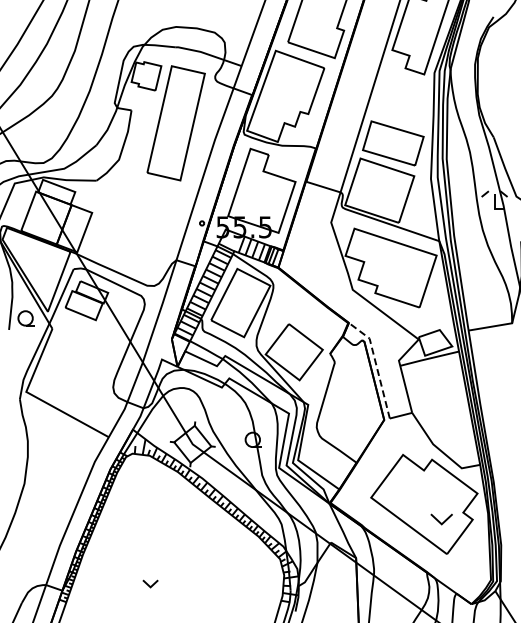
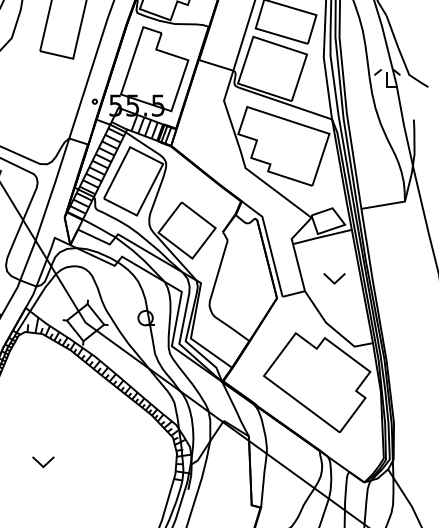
line: (376, 365) -> (269, 243), dashed -> solid
part: (441, 519) -> (334, 278), moved
part: (150, 583) -> (43, 461), size x1.43

